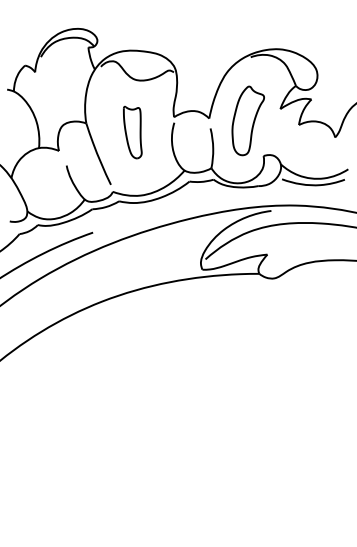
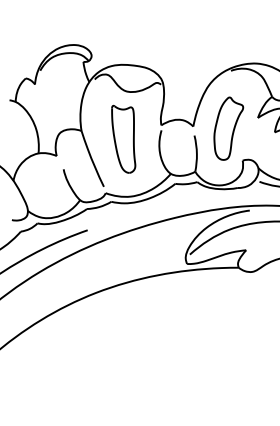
part: (132, 132) -> (123, 139), size x1.43

